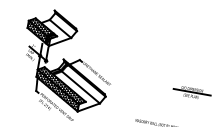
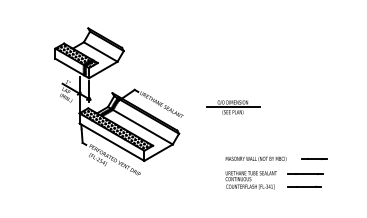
hatch: (39, 32) -> (72, 62), removed
hatch: (57, 90) -> (111, 136), removed
part: (192, 92) -> (233, 107), moved

